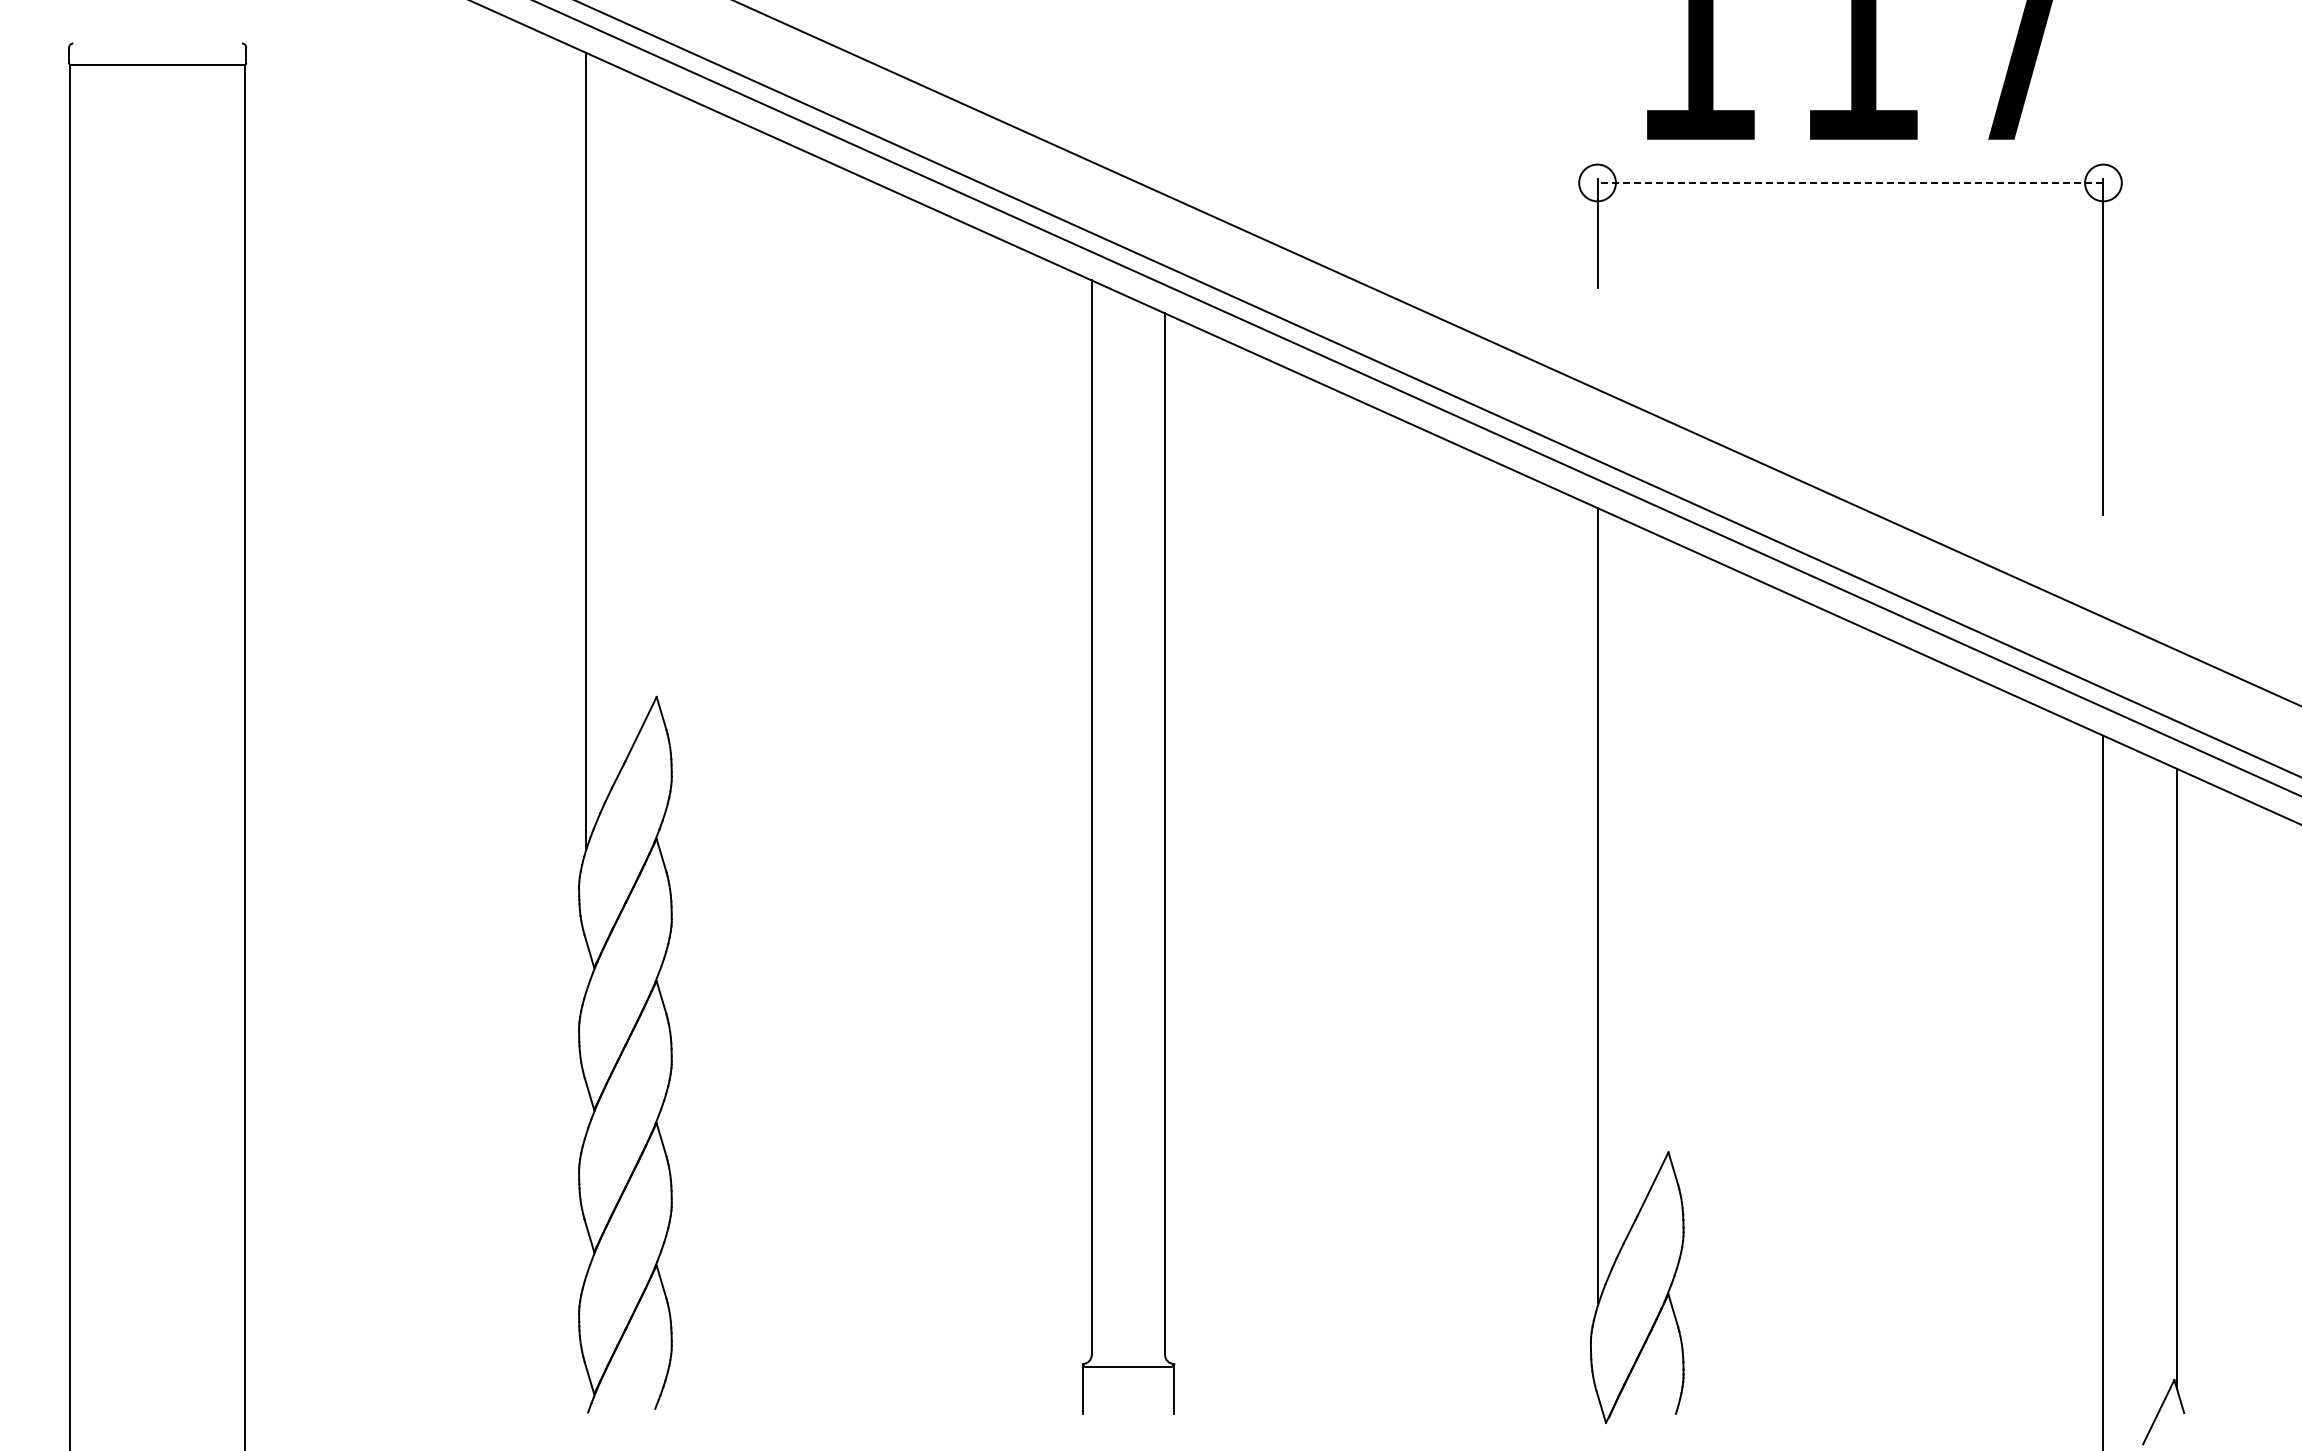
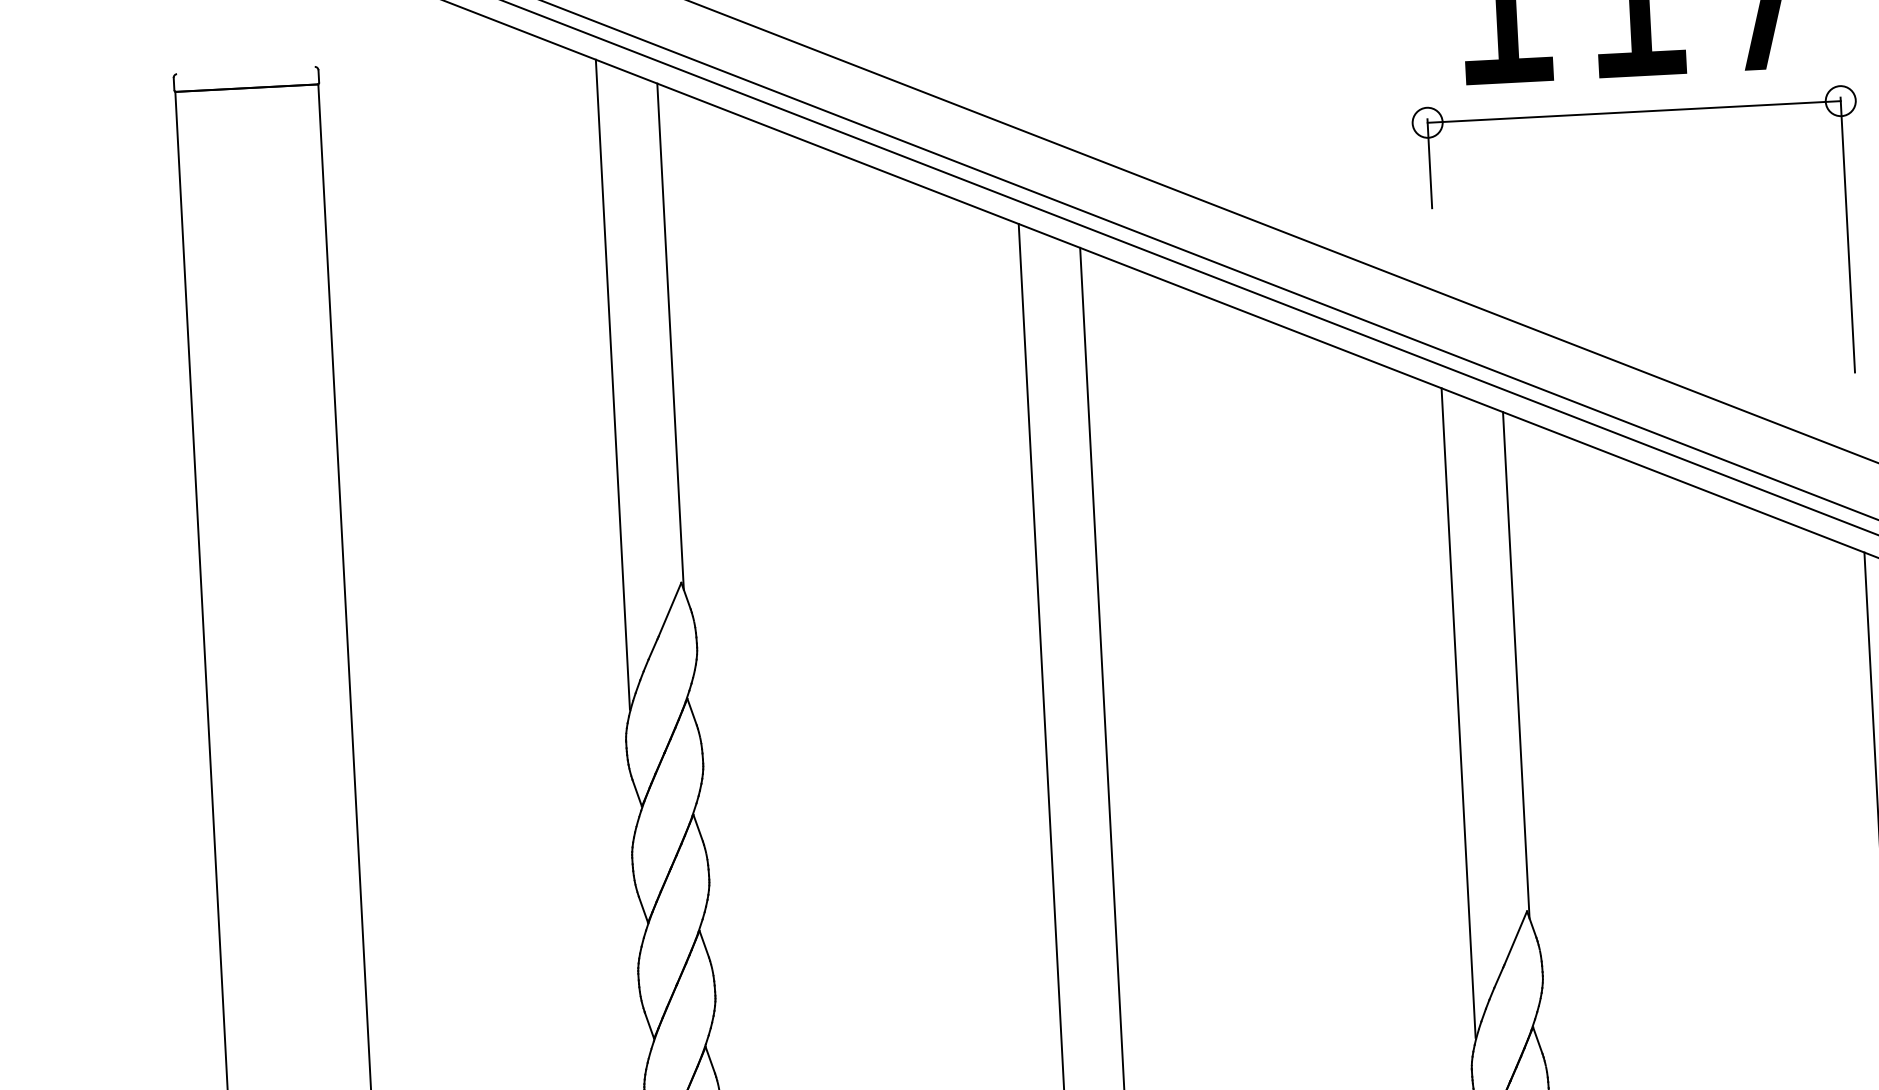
line: (1850, 182) -> (1634, 111), dashed -> solid
line: (659, 395) -> (670, 336), added
line: (1671, 851) -> (1516, 665), added

